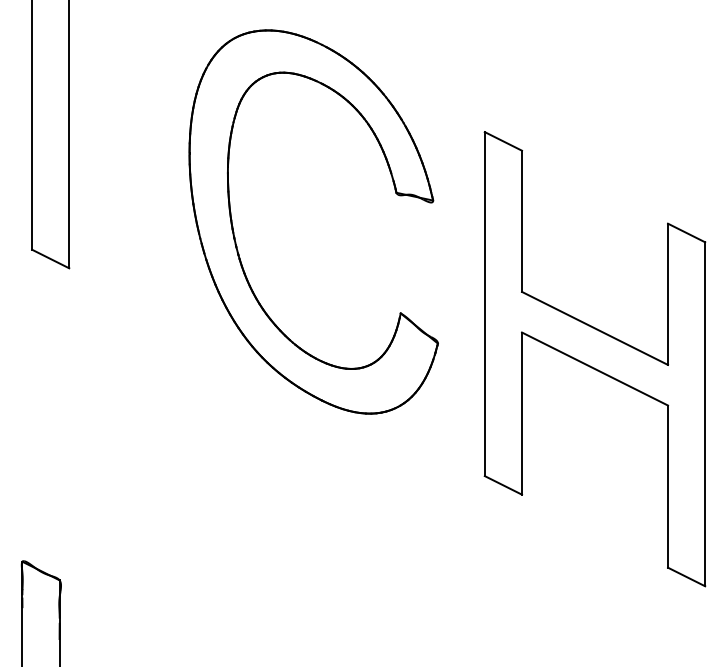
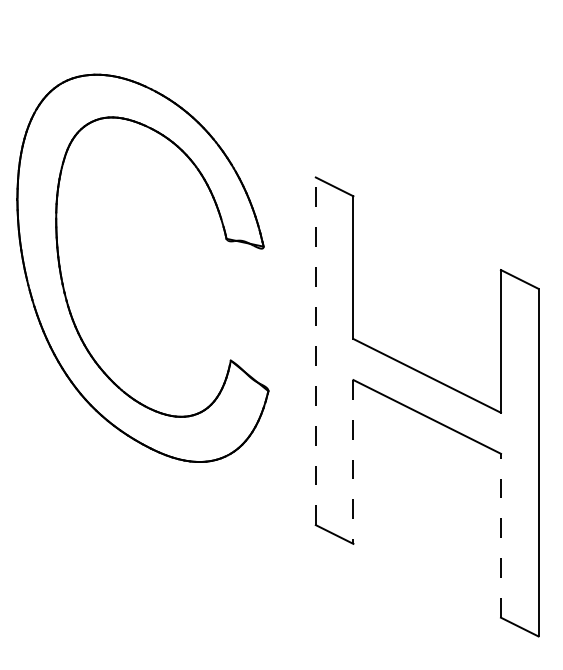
line: (484, 303) -> (315, 350), solid -> dashed
line: (522, 414) -> (353, 462), solid -> dashed
line: (668, 486) -> (501, 535), solid -> dashed

